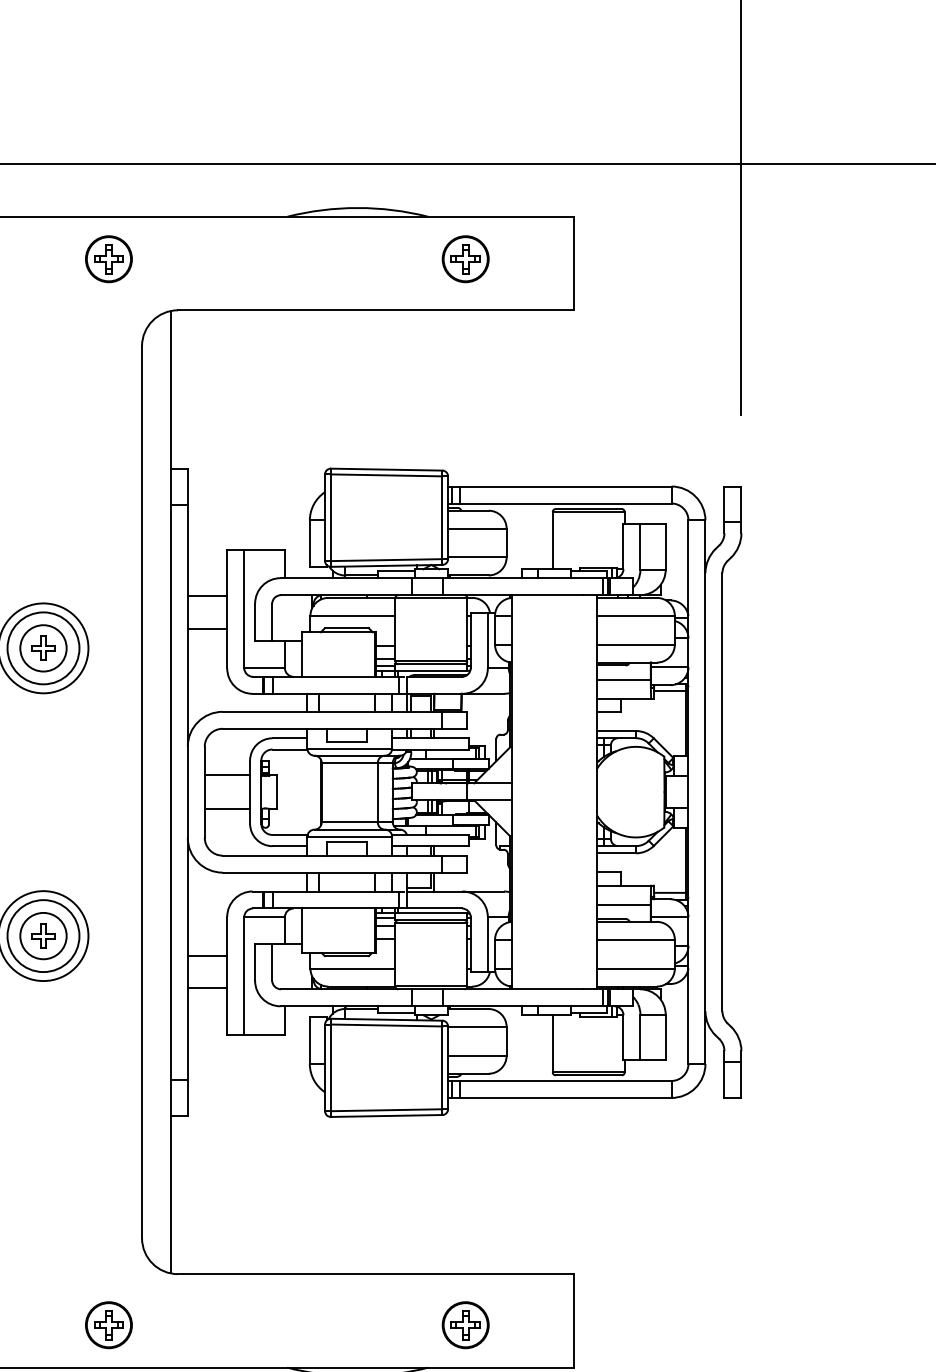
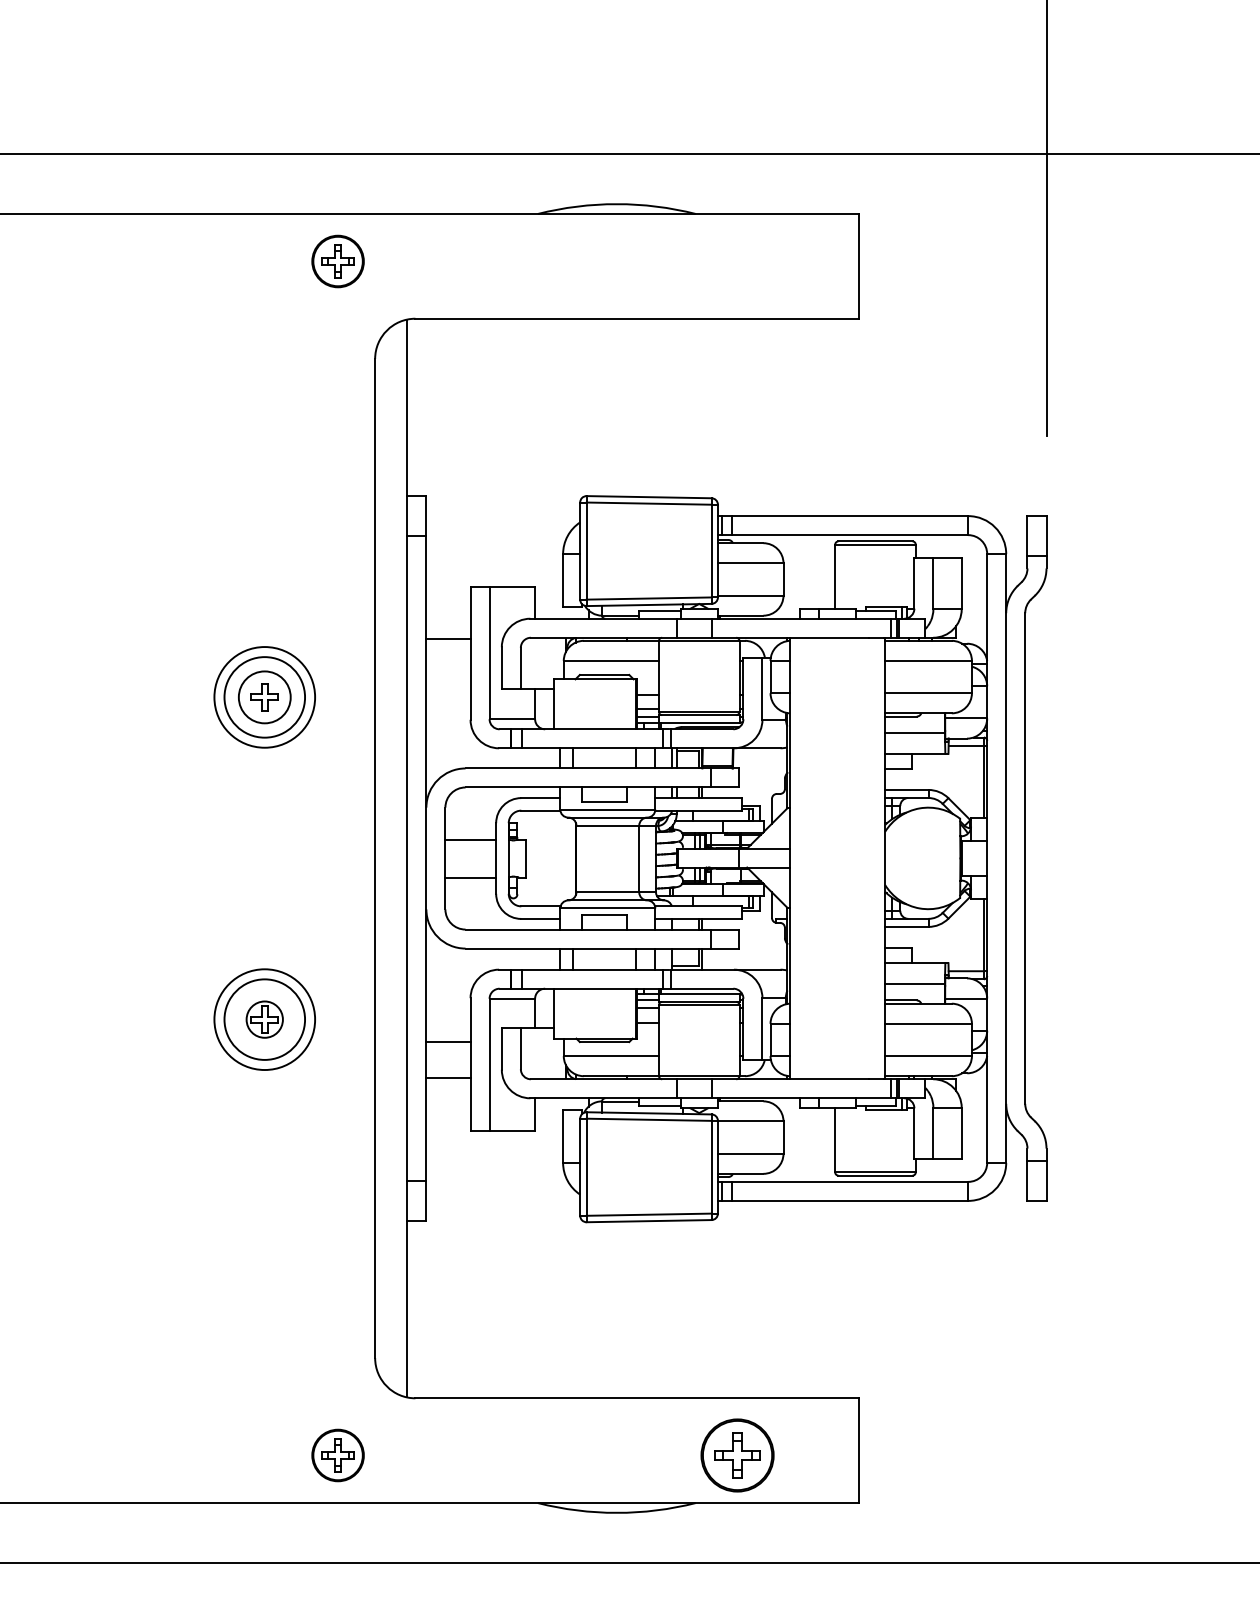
part: (465, 259) -> (737, 261), removed
line: (207, 628) -> (448, 675), removed
circle: (43, 935) -> (264, 1019), size x0.7
part: (465, 1325) -> (737, 1455), size x1.4

